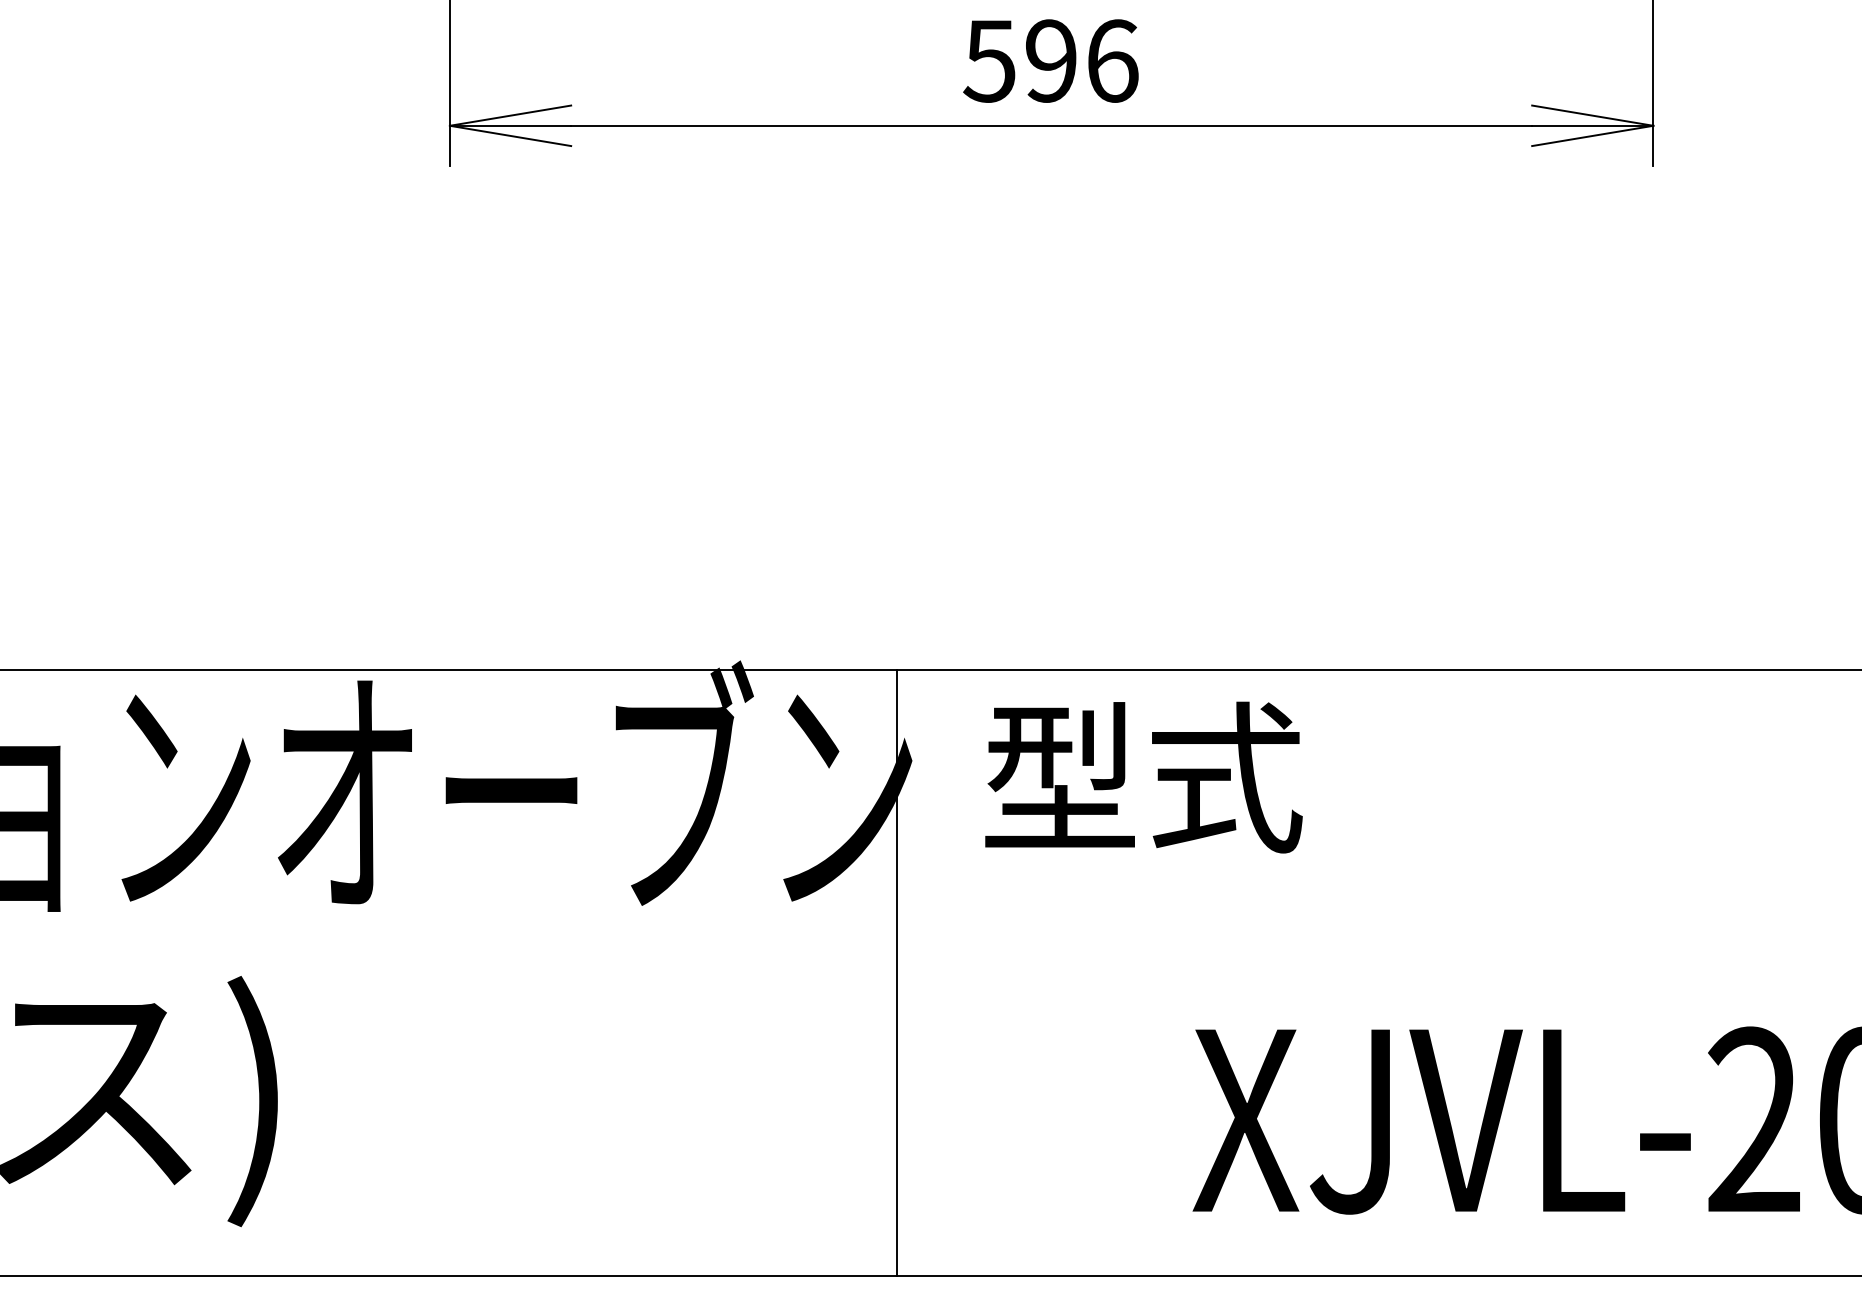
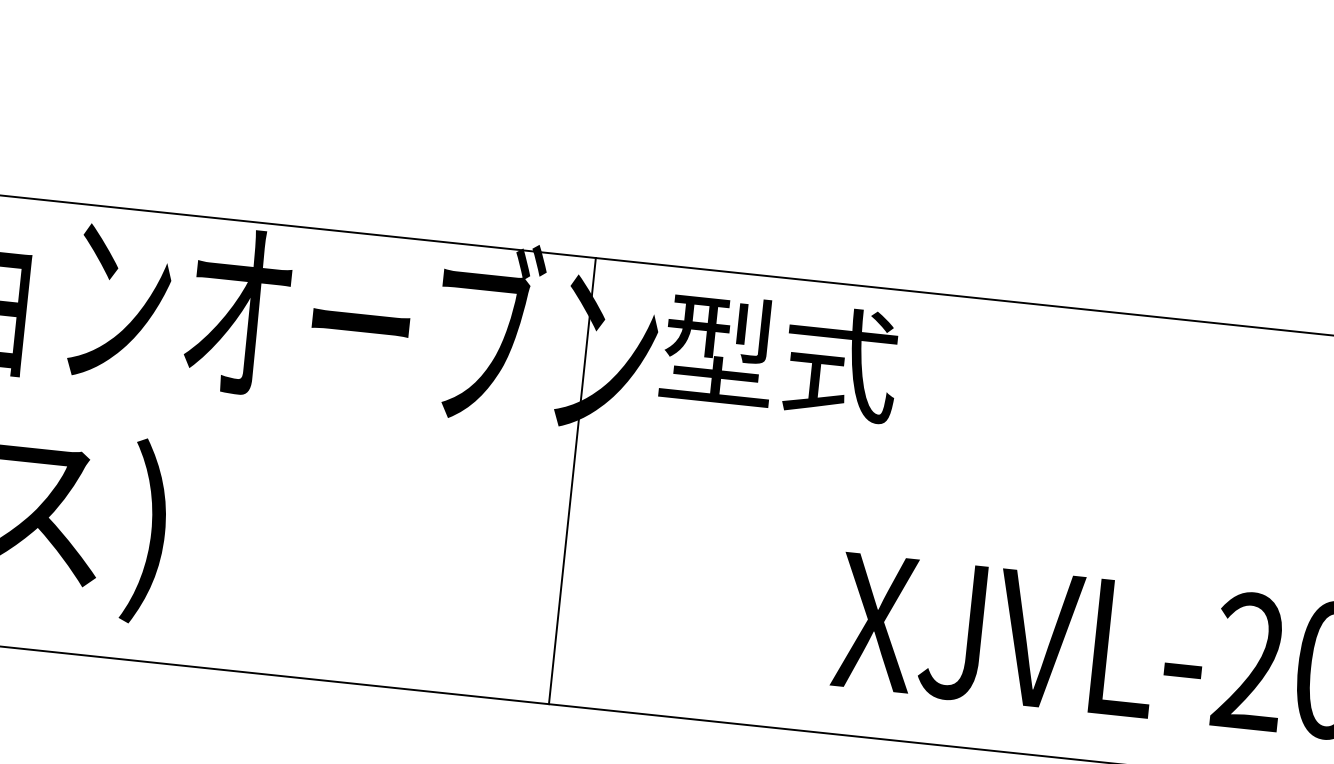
text: (1143, 777) -> (779, 357), moved
line: (897, 973) -> (572, 481), moved

